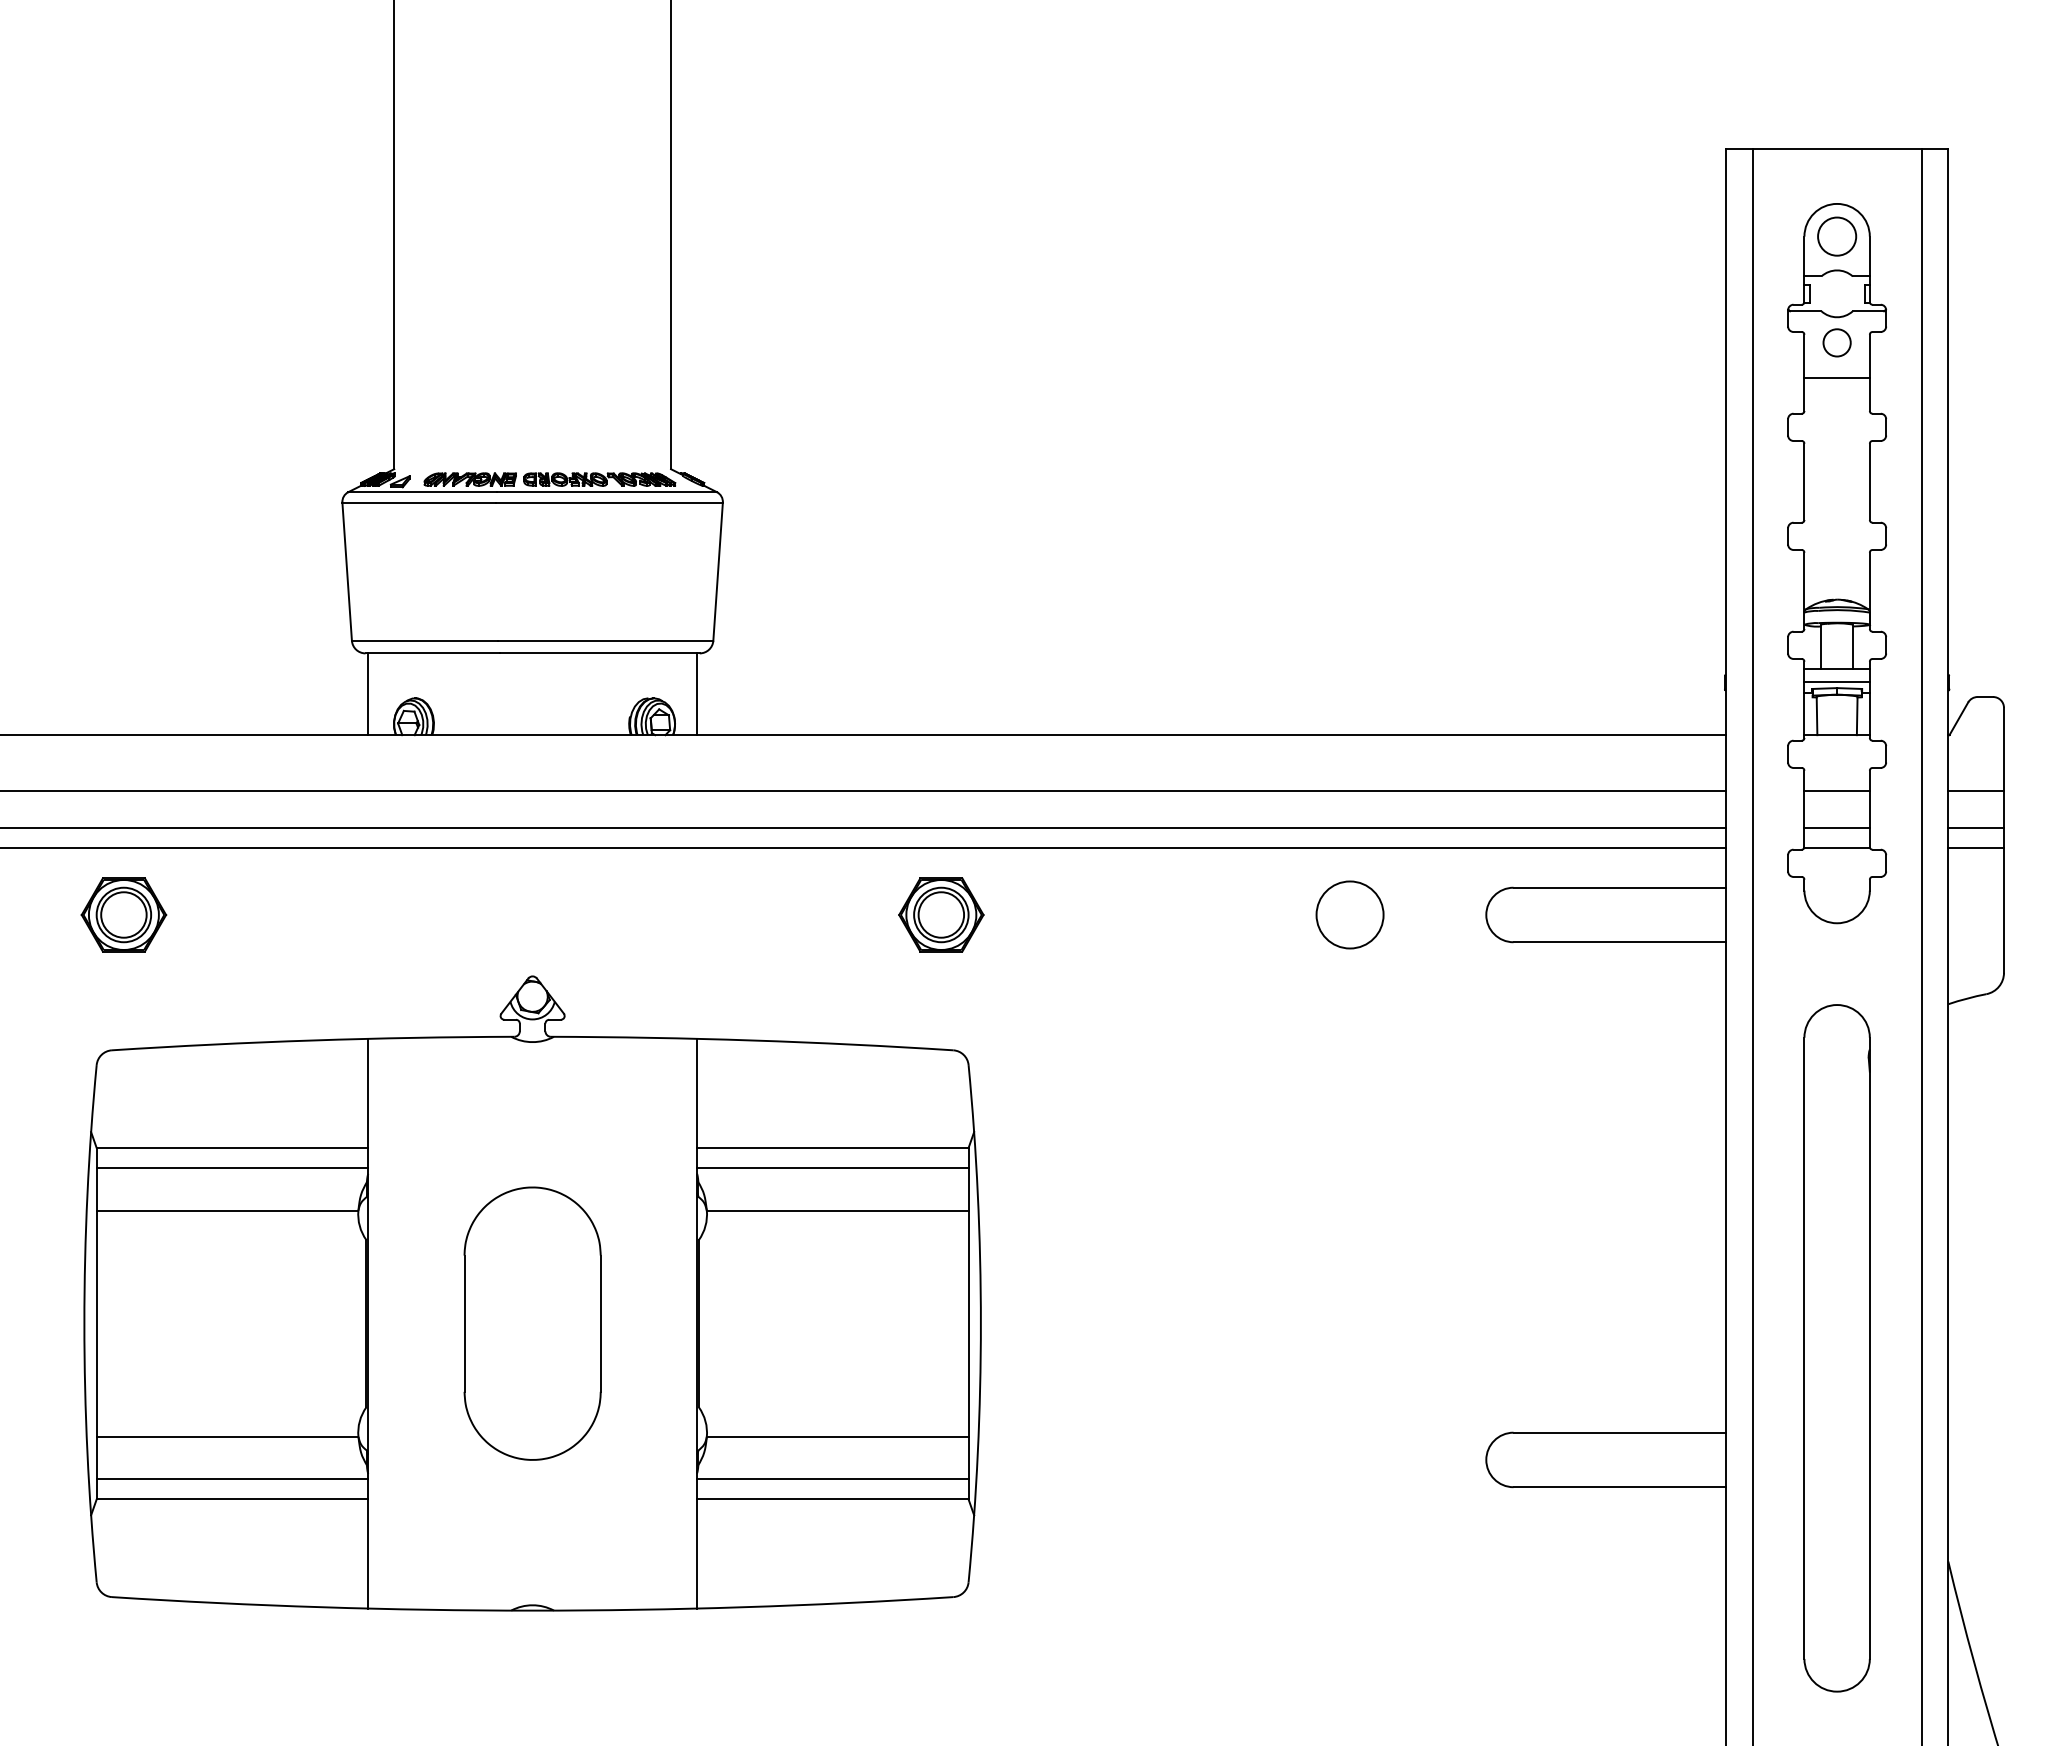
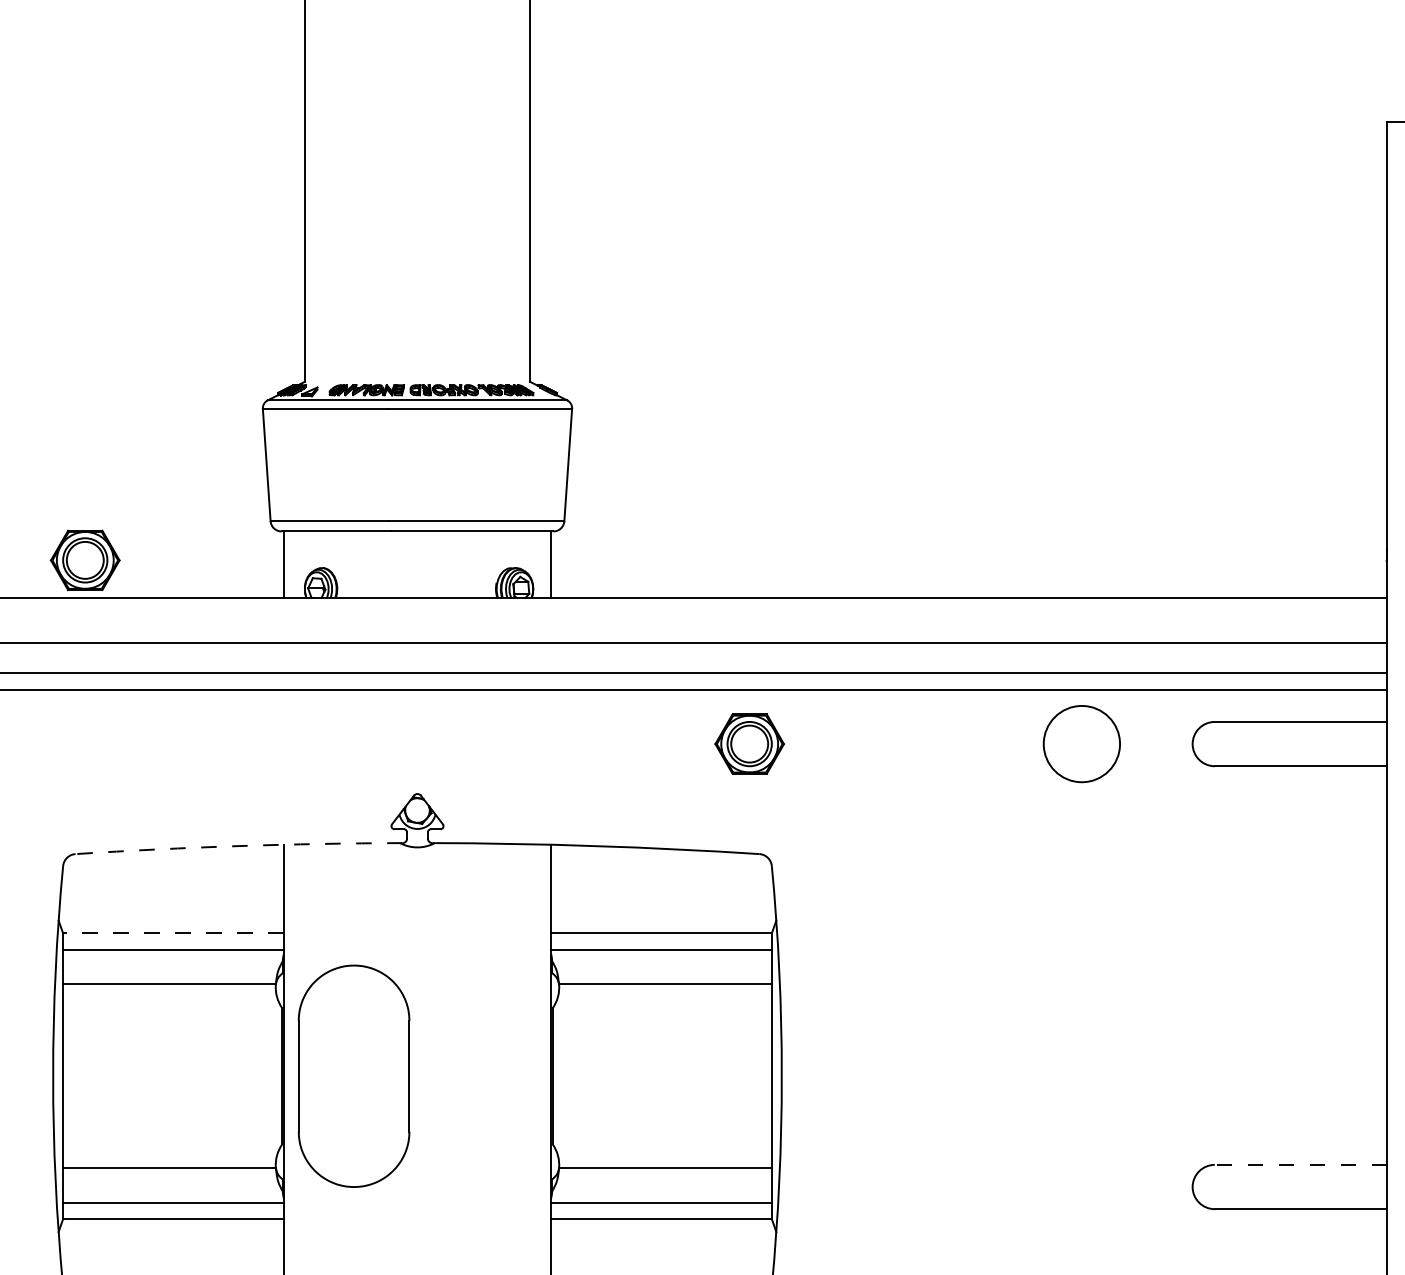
part: (123, 914) -> (84, 559), moved
circle: (1349, 914) -> (1081, 743), size x1.4
arc: (313, 1040) -> (239, 846), solid -> dashed
line: (232, 1147) -> (173, 933), solid -> dashed
part: (532, 1323) -> (353, 1076), moved
line: (1619, 1432) -> (1300, 1164), solid -> dashed

